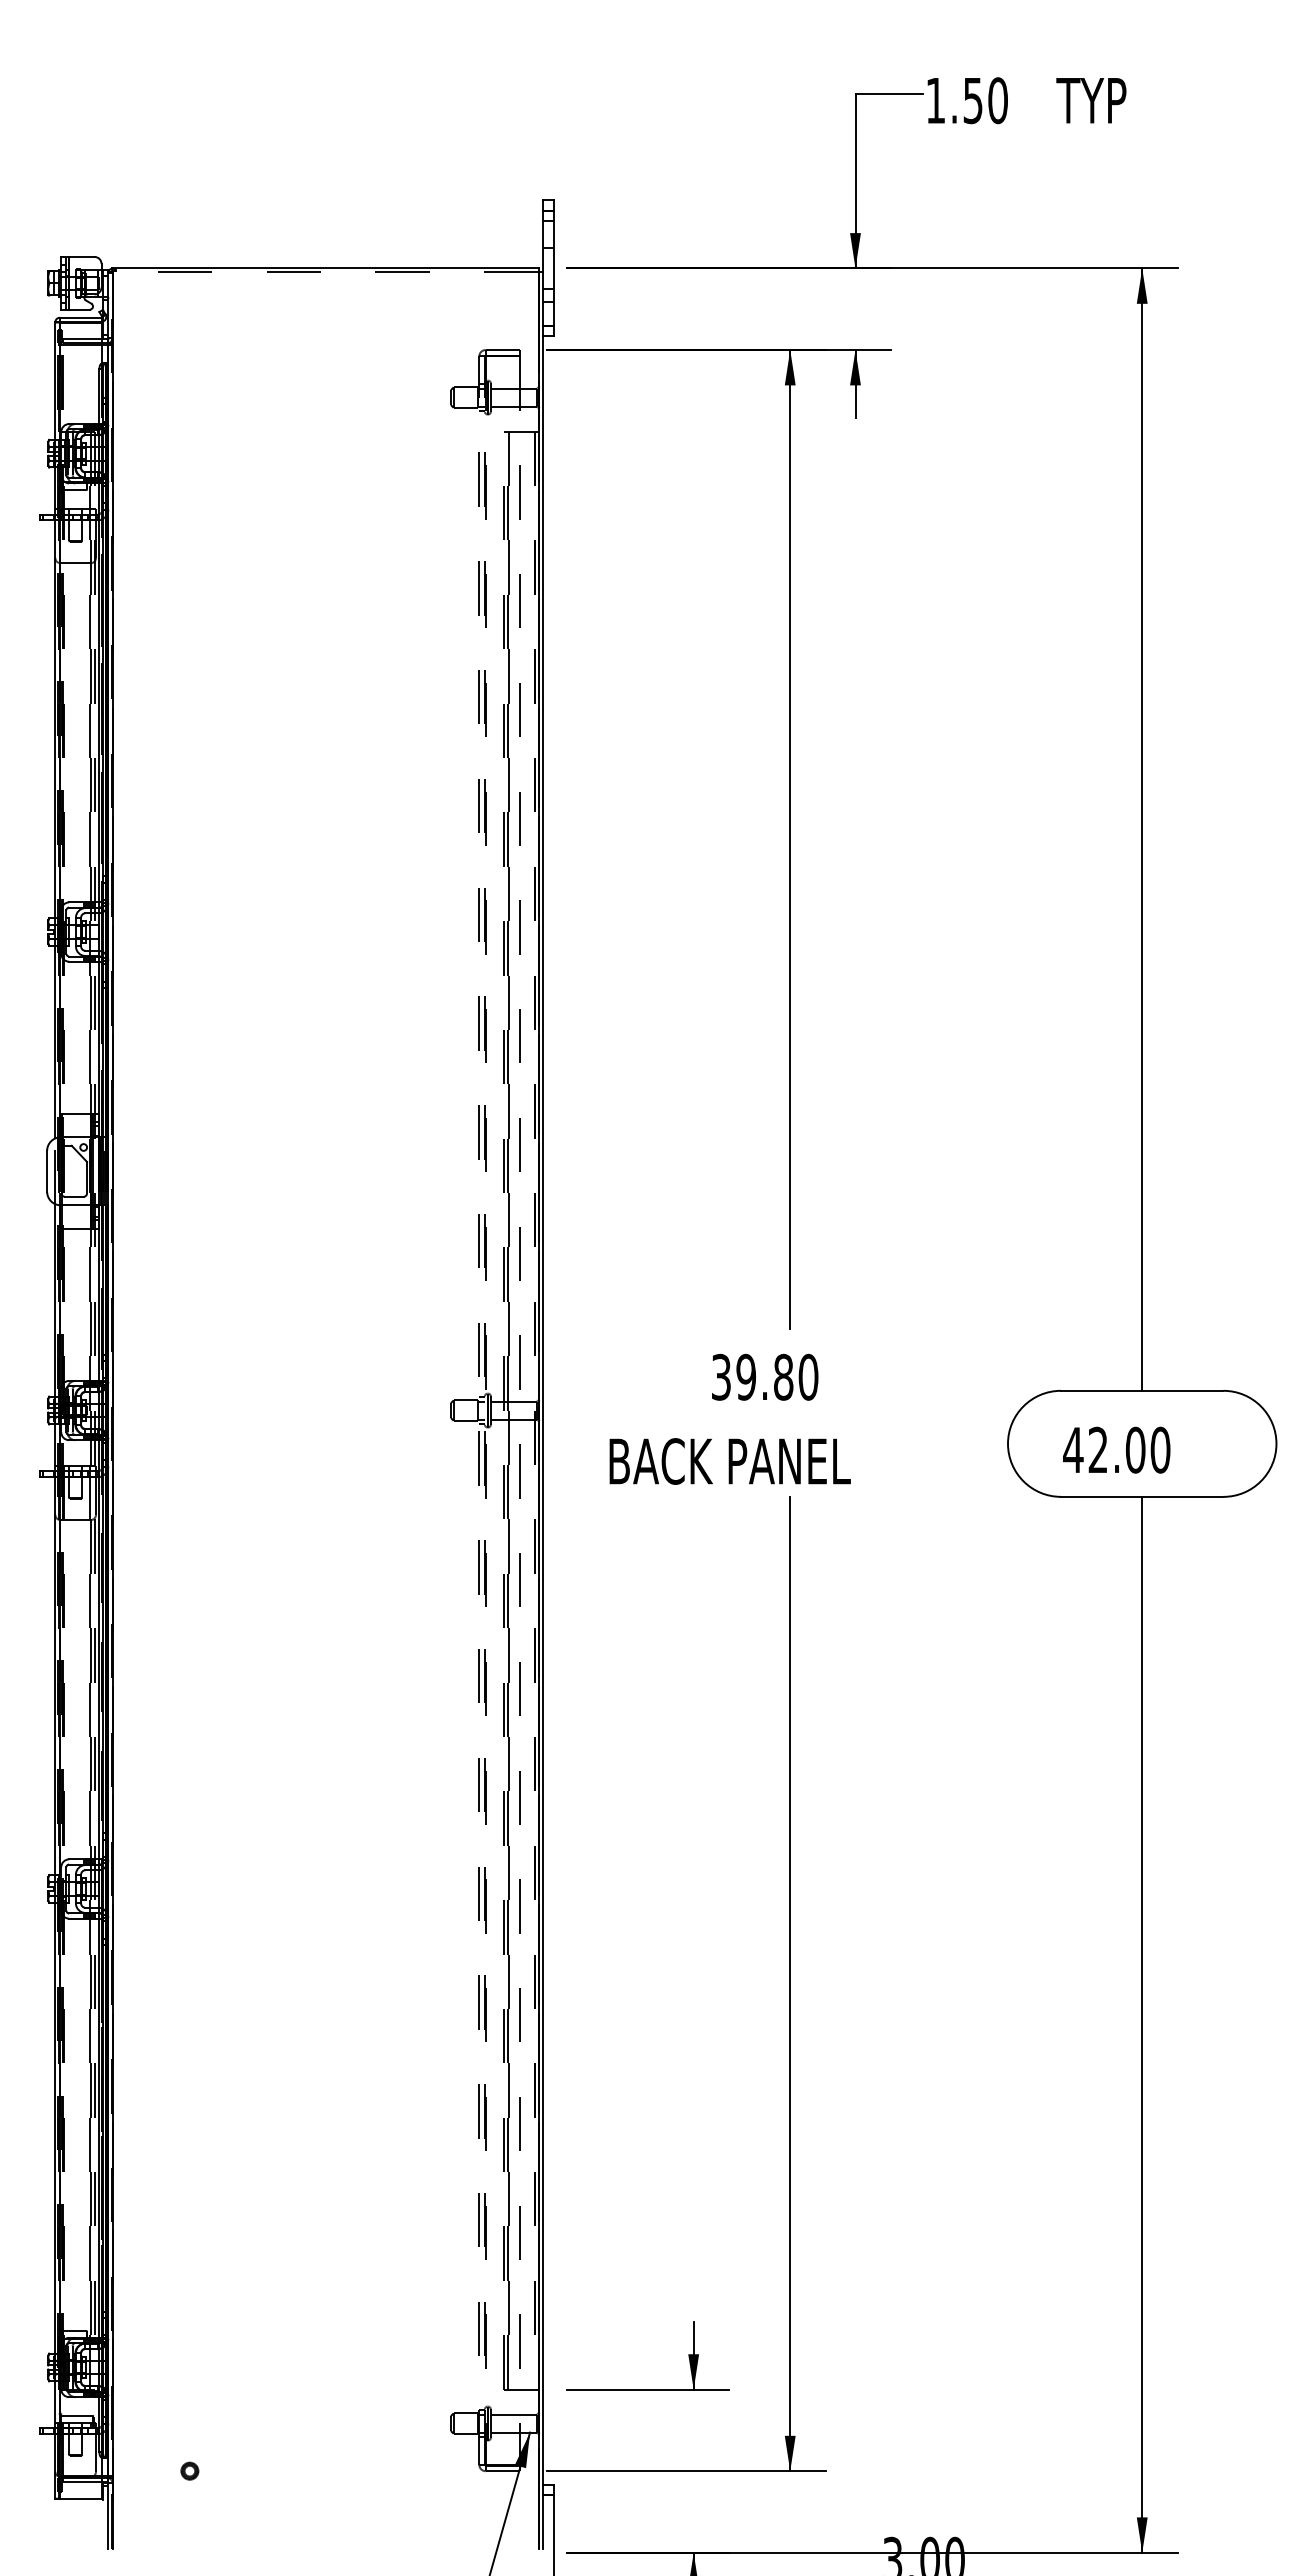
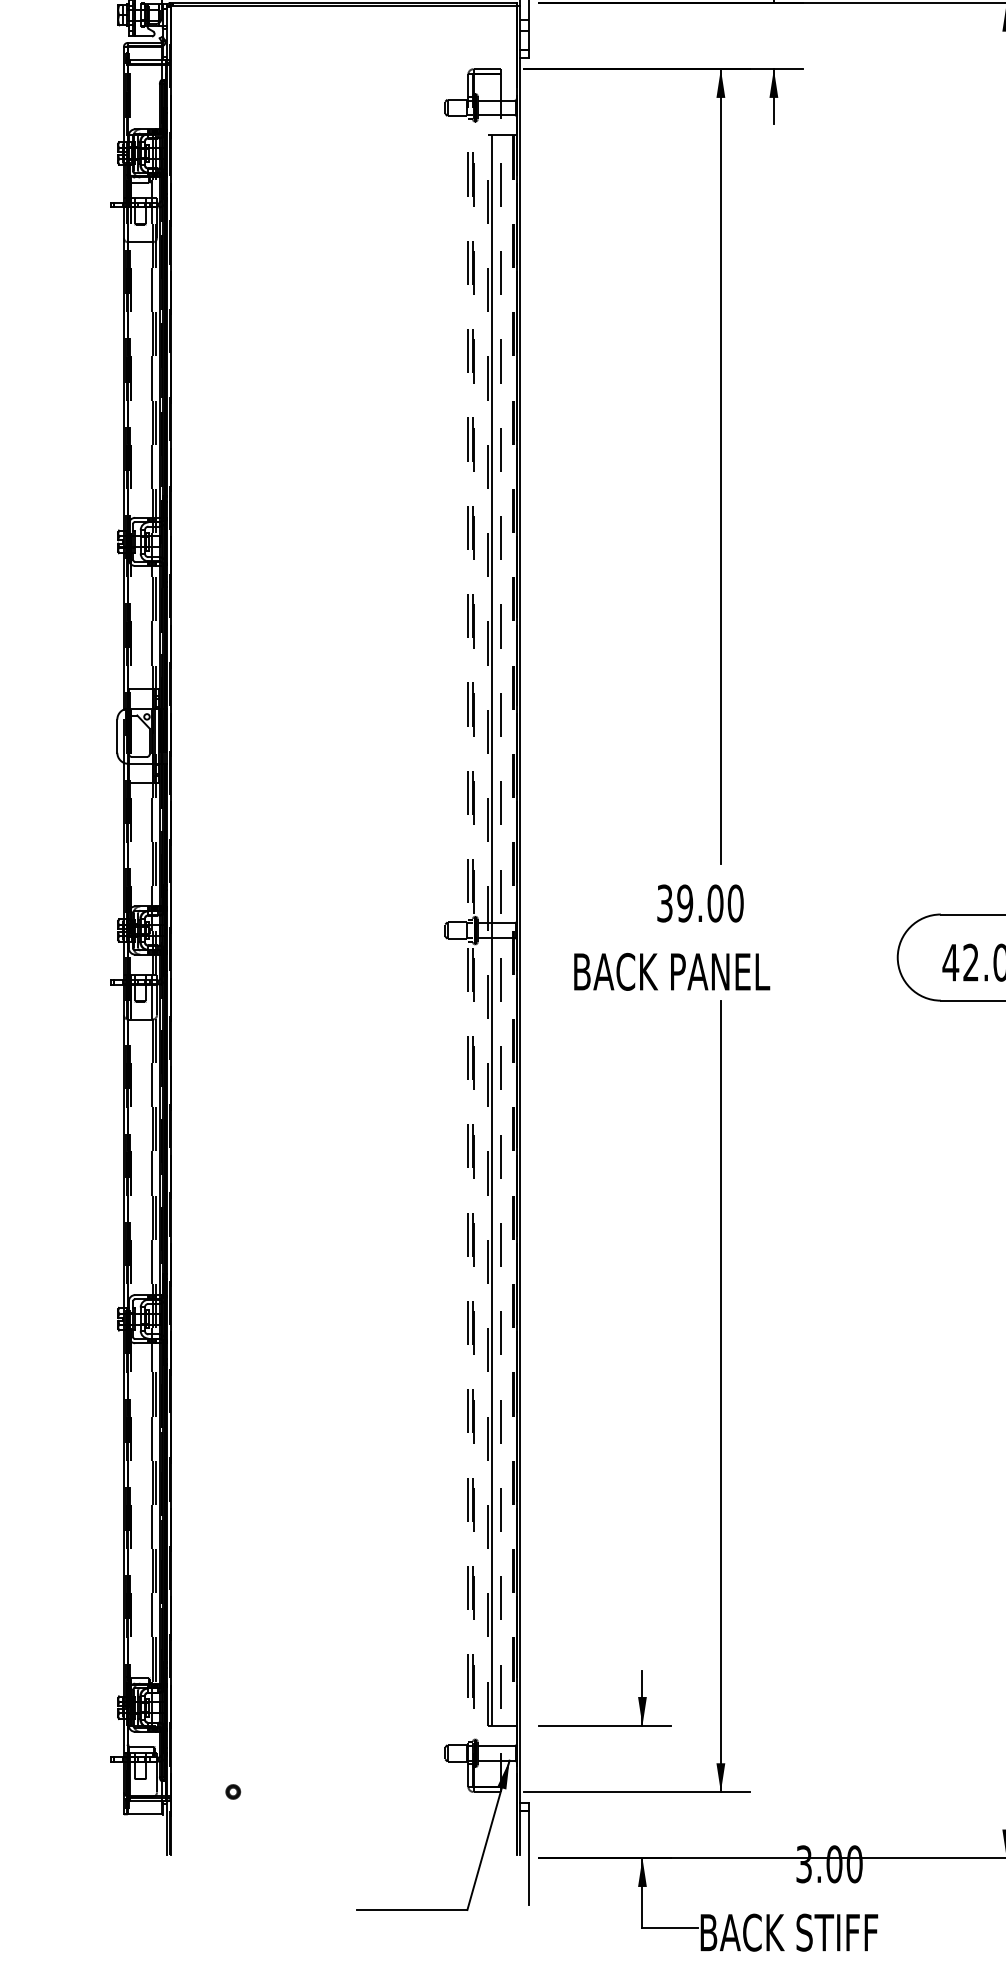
line: (325, 272) -> (343, 6), dashed -> solid
text: (783, 1377) -> (715, 903), 39.80 -> 39.00

